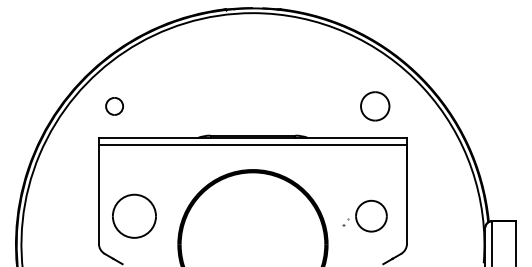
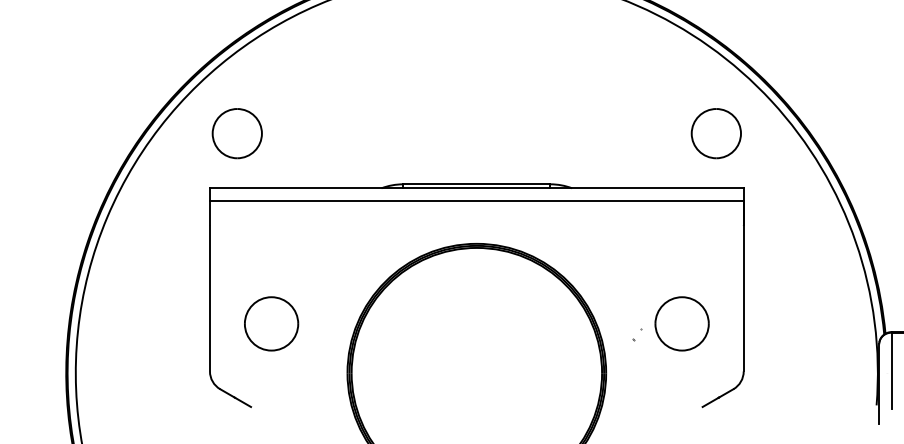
part: (114, 106) -> (236, 133), size x1.67
part: (375, 106) -> (716, 133), moved
part: (134, 215) -> (271, 322), size x0.71

